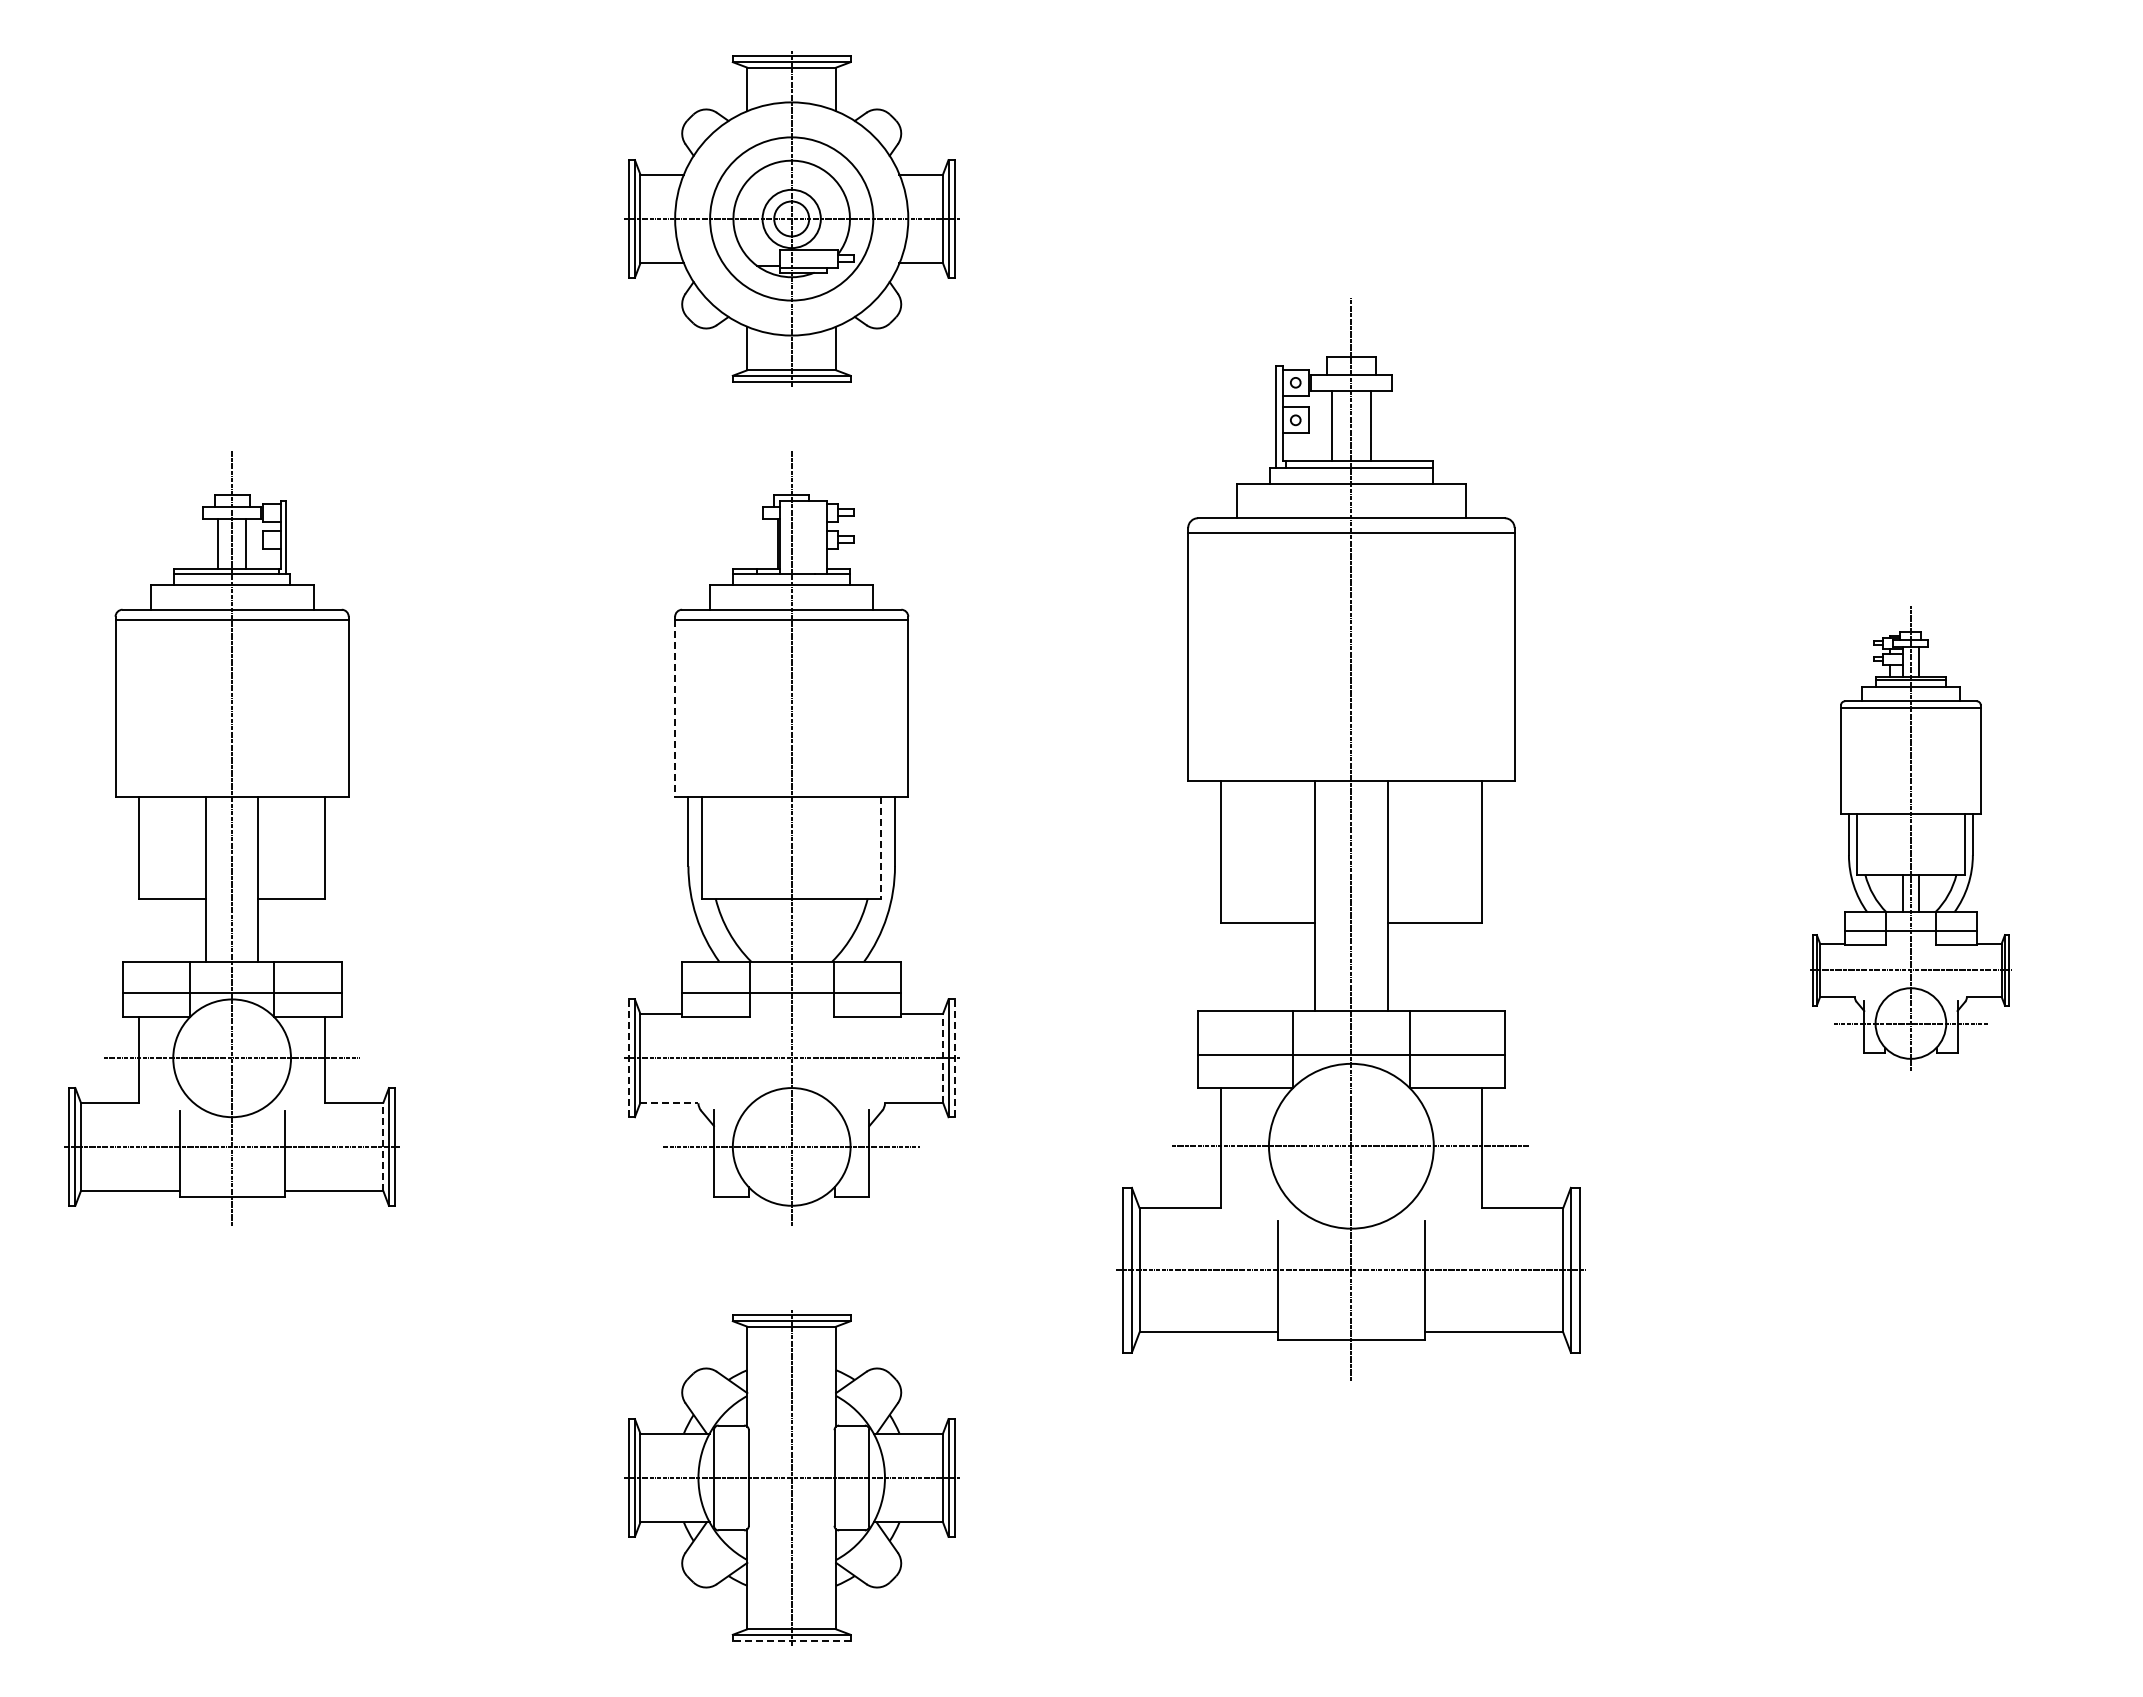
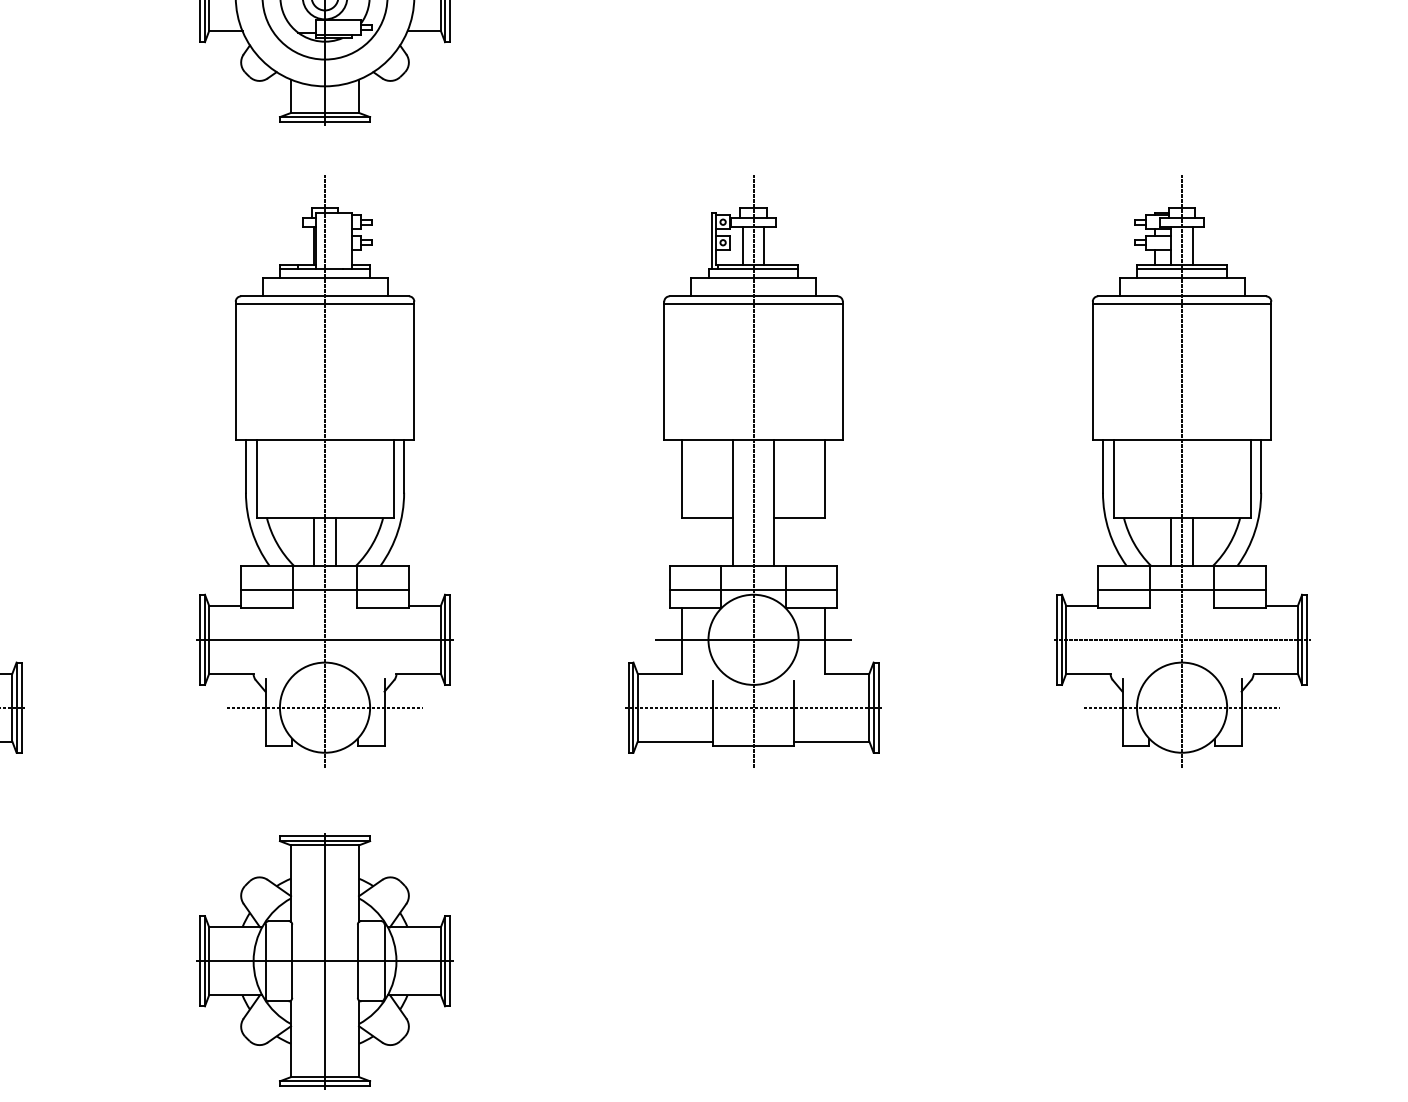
line: (675, 708) -> (236, 371), dashed -> solid
part: (1350, 838) -> (752, 471), size x0.71
part: (1910, 838) -> (1181, 471), size x1.67
line: (881, 848) -> (393, 479), dashed -> solid
line: (777, 929) -> (314, 541), added
line: (805, 929) -> (335, 541), added
line: (943, 1057) -> (441, 639), dashed -> solid
line: (628, 1058) -> (200, 639), dashed -> solid
line: (954, 1058) -> (449, 639), dashed -> solid
line: (669, 1102) -> (231, 673), dashed -> solid
line: (383, 1146) -> (12, 707), dashed -> solid
line: (791, 1641) -> (324, 1086), dashed -> solid

